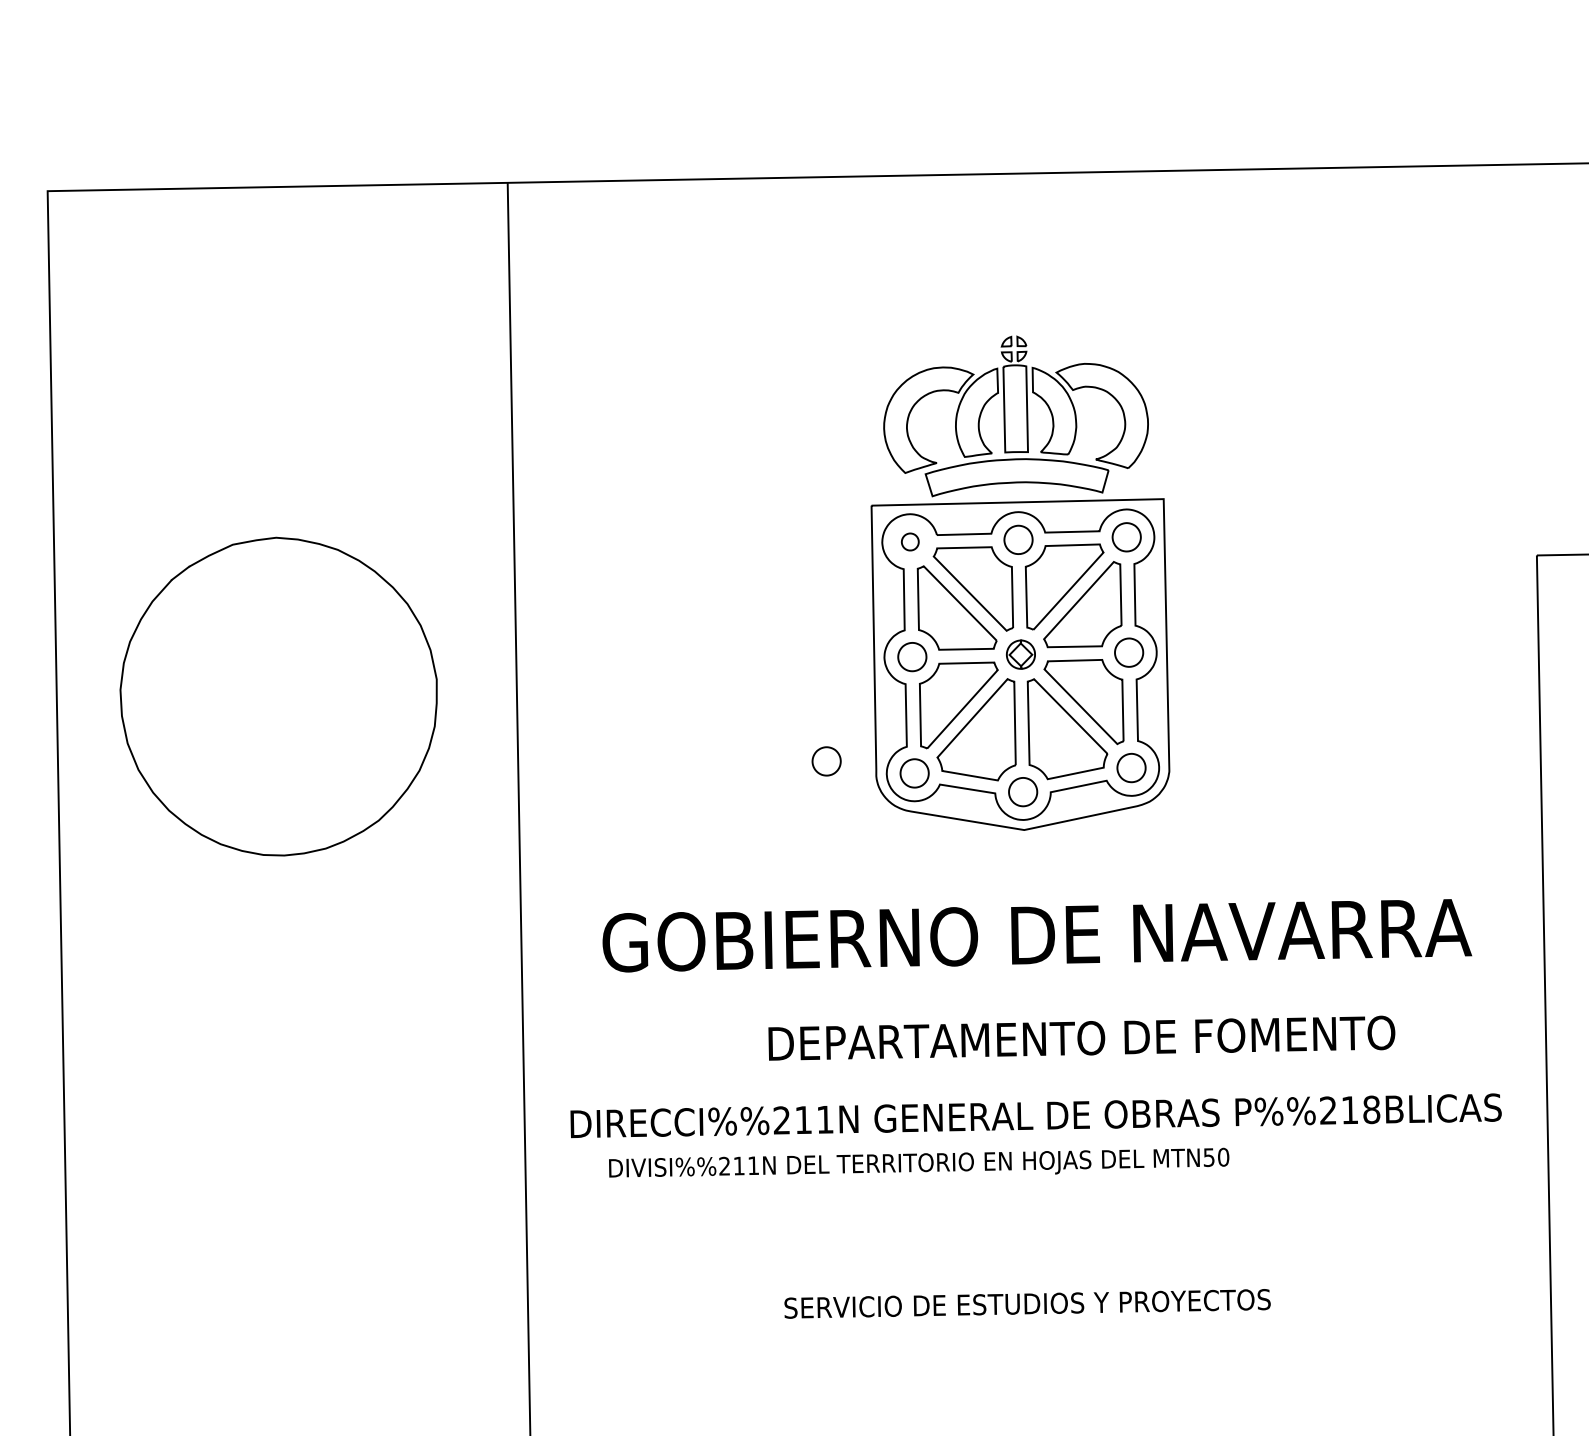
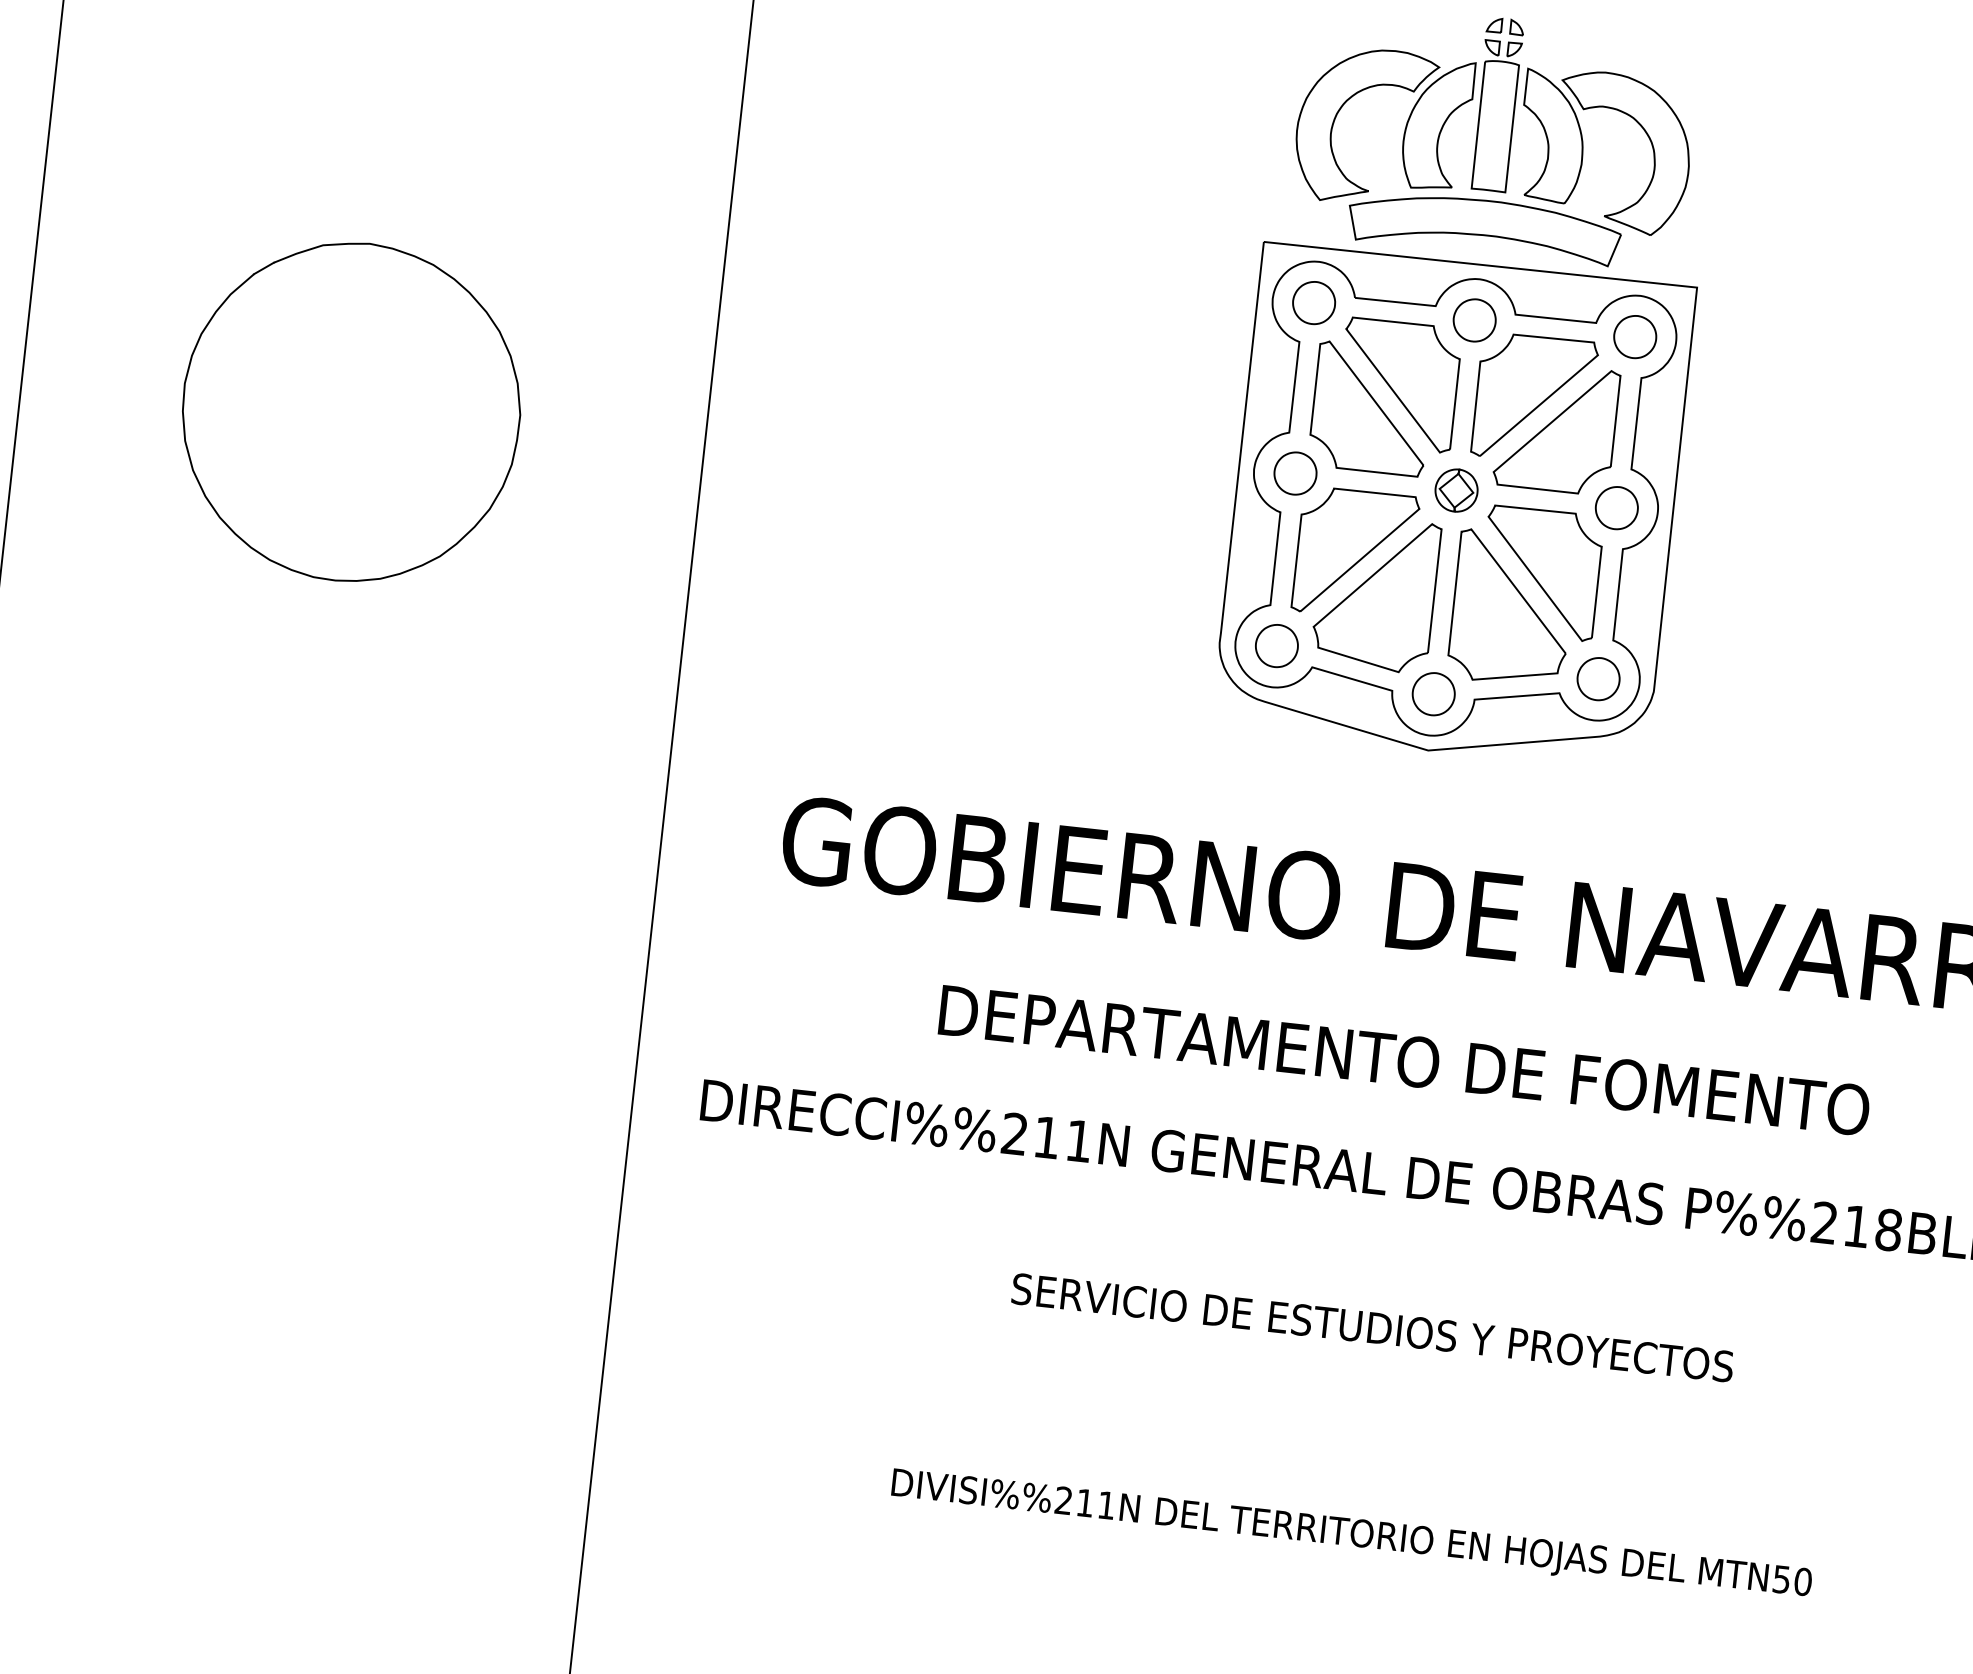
part: (910, 541) -> (1314, 302), size x1.67
part: (278, 696) -> (350, 411), size x0.71
part: (826, 761) -> (1148, 611), removed
text: (1081, 1037) -> (1404, 1059), moved
text: (919, 1162) -> (1352, 1532), moved
text: (1027, 1303) -> (1372, 1327), moved

